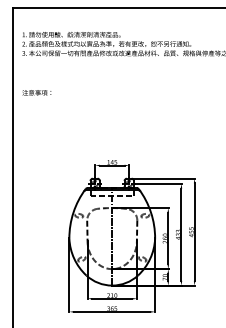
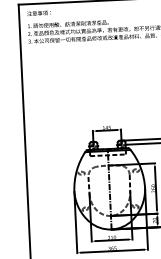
text: (36, 92) -> (38, 13), moved

